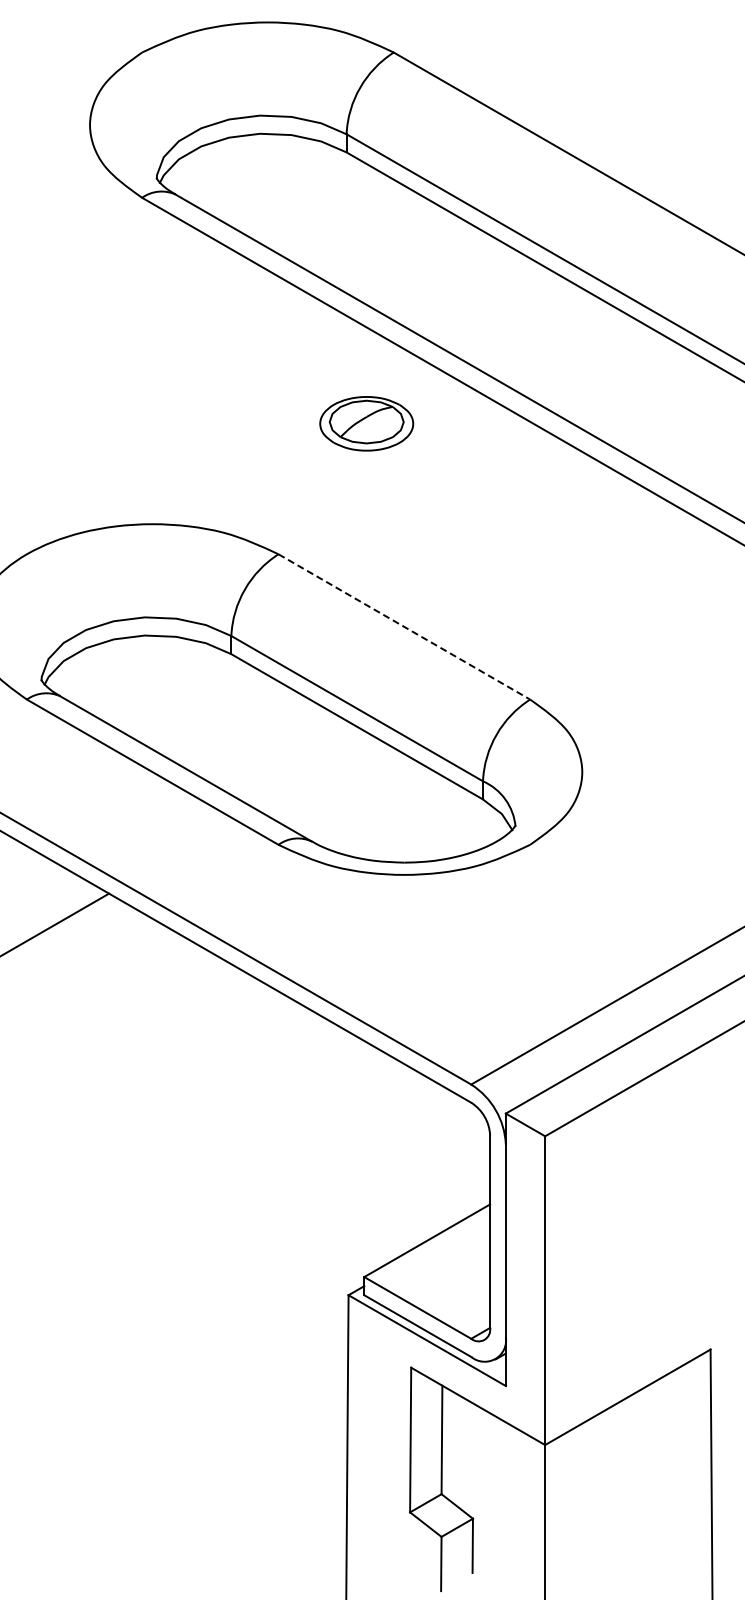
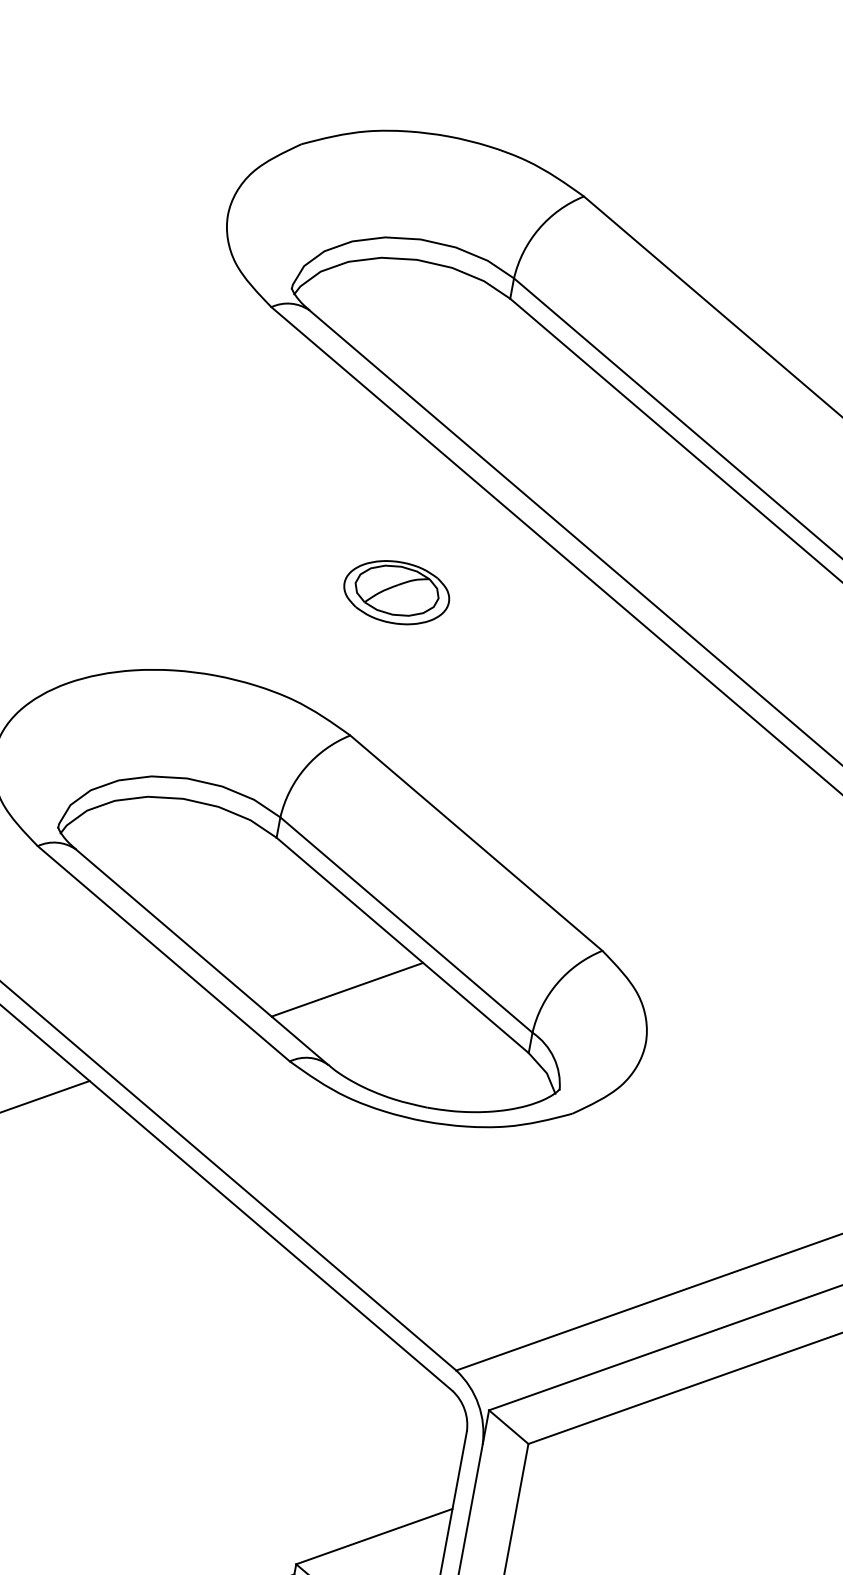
part: (366, 423) -> (396, 592), moved
line: (404, 627) -> (476, 843), dashed -> solid
line: (316, 773) -> (347, 989), added

